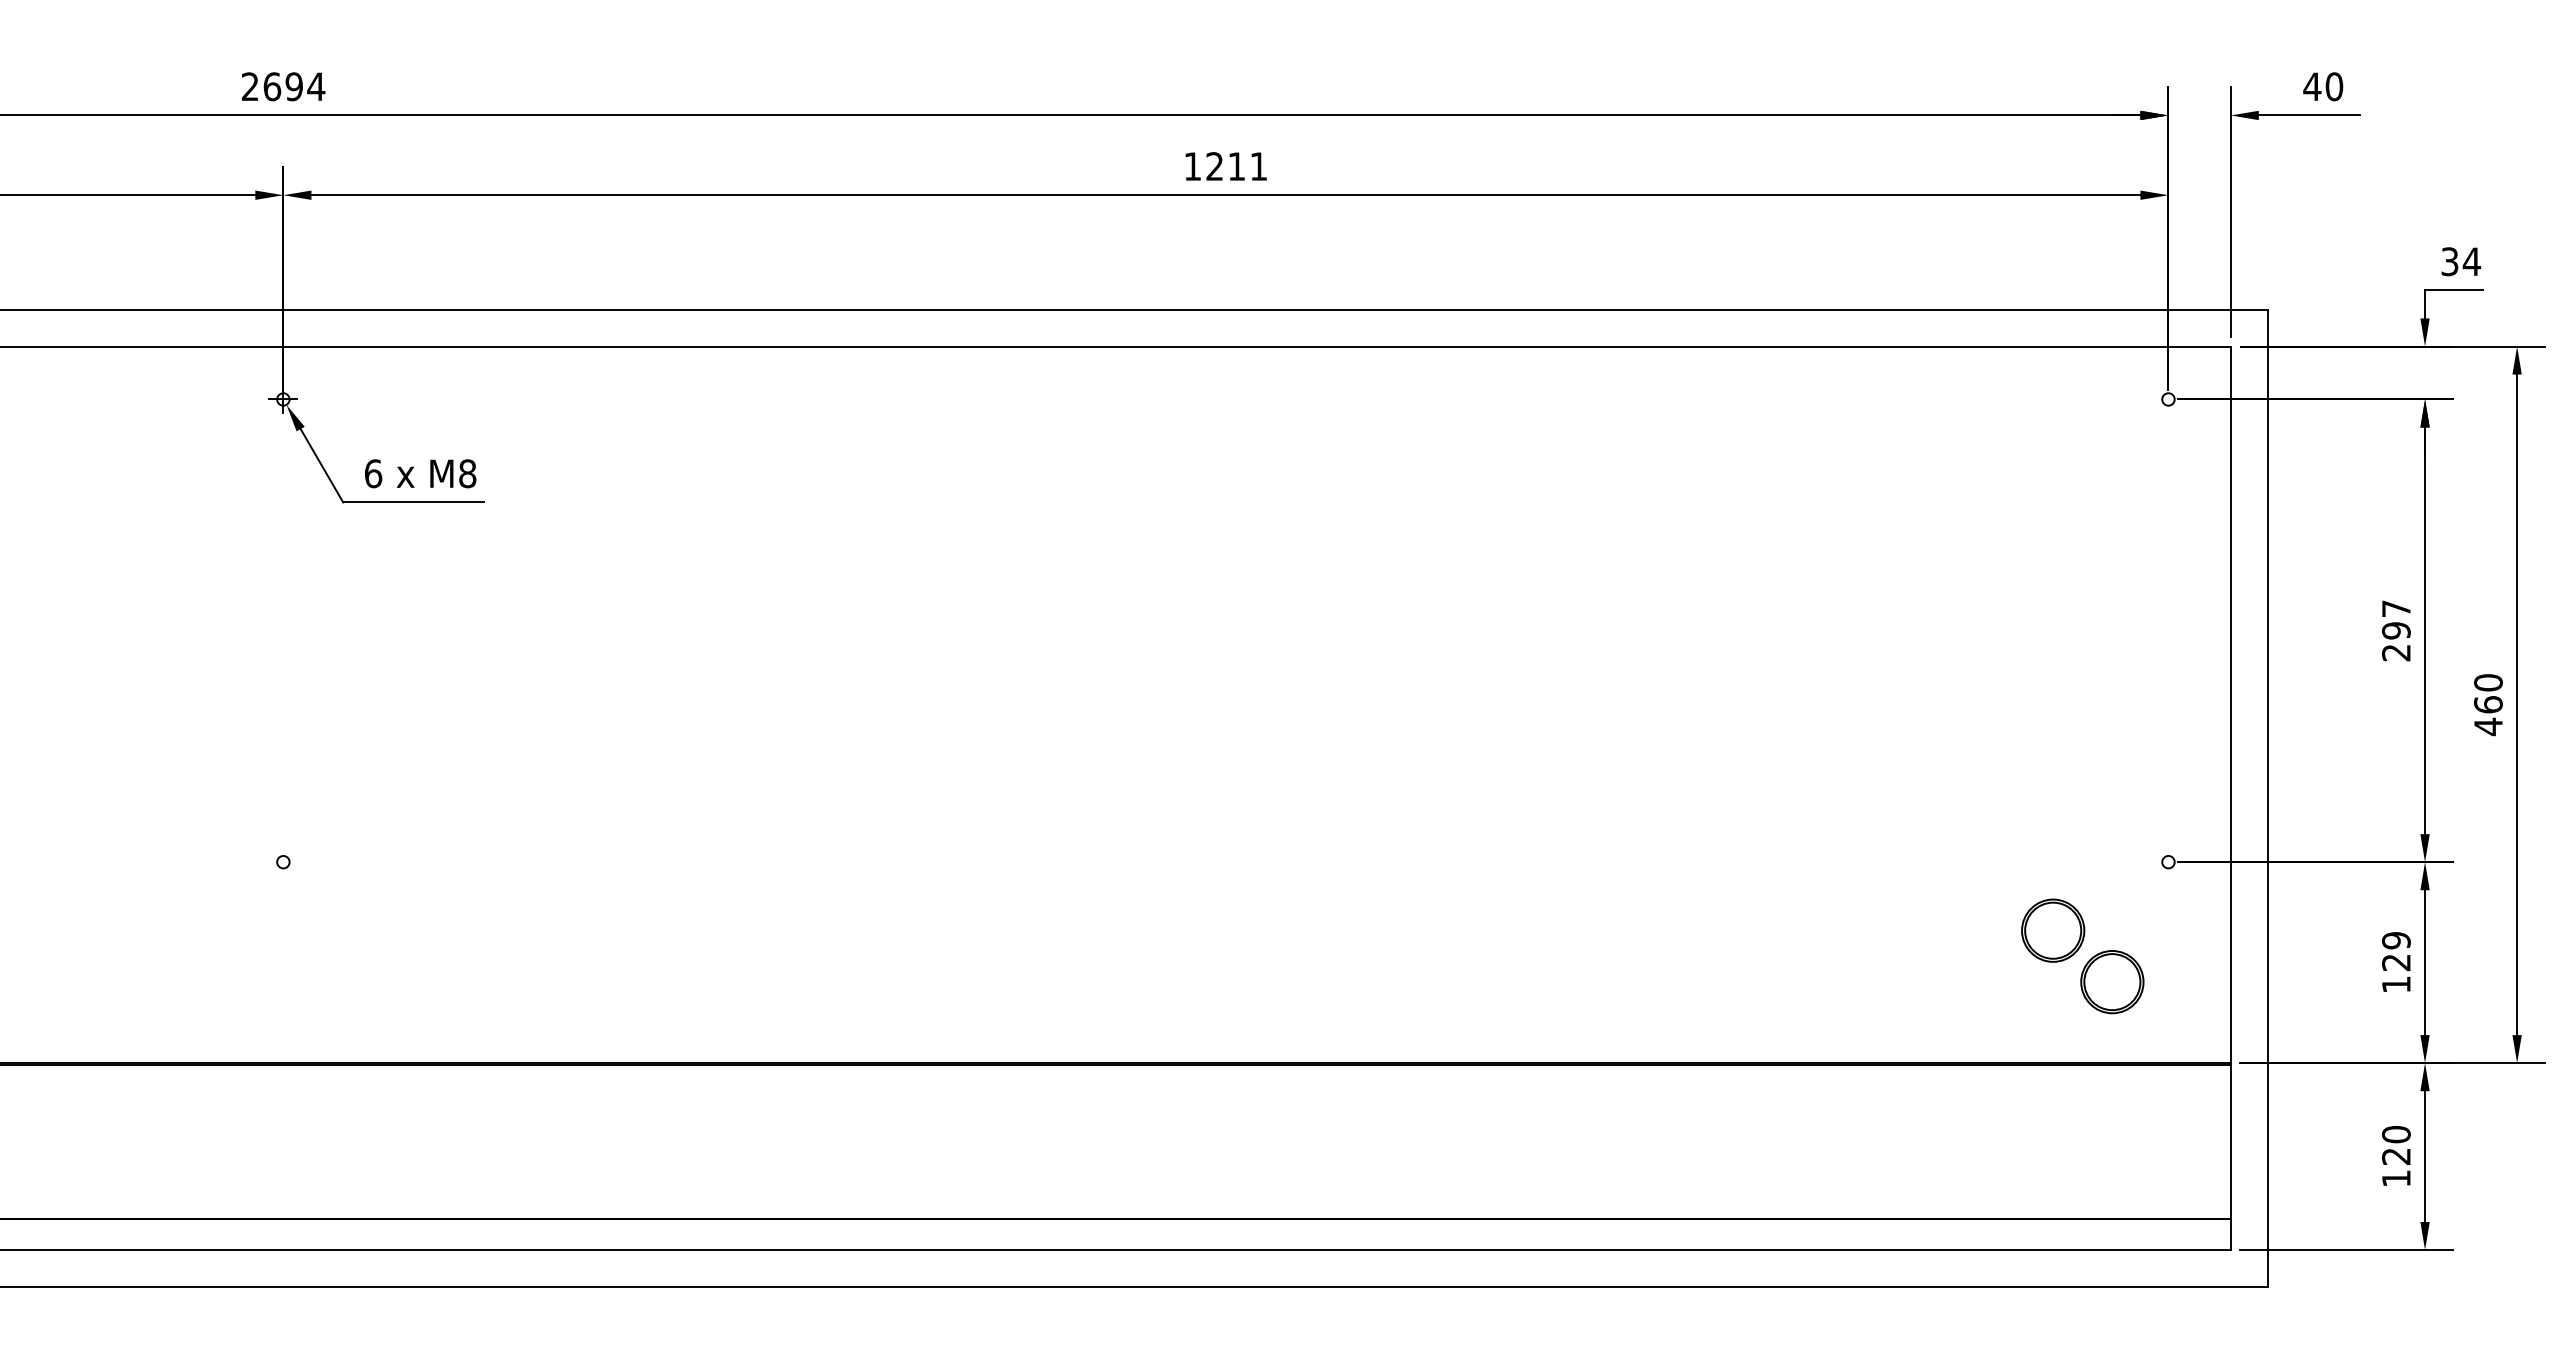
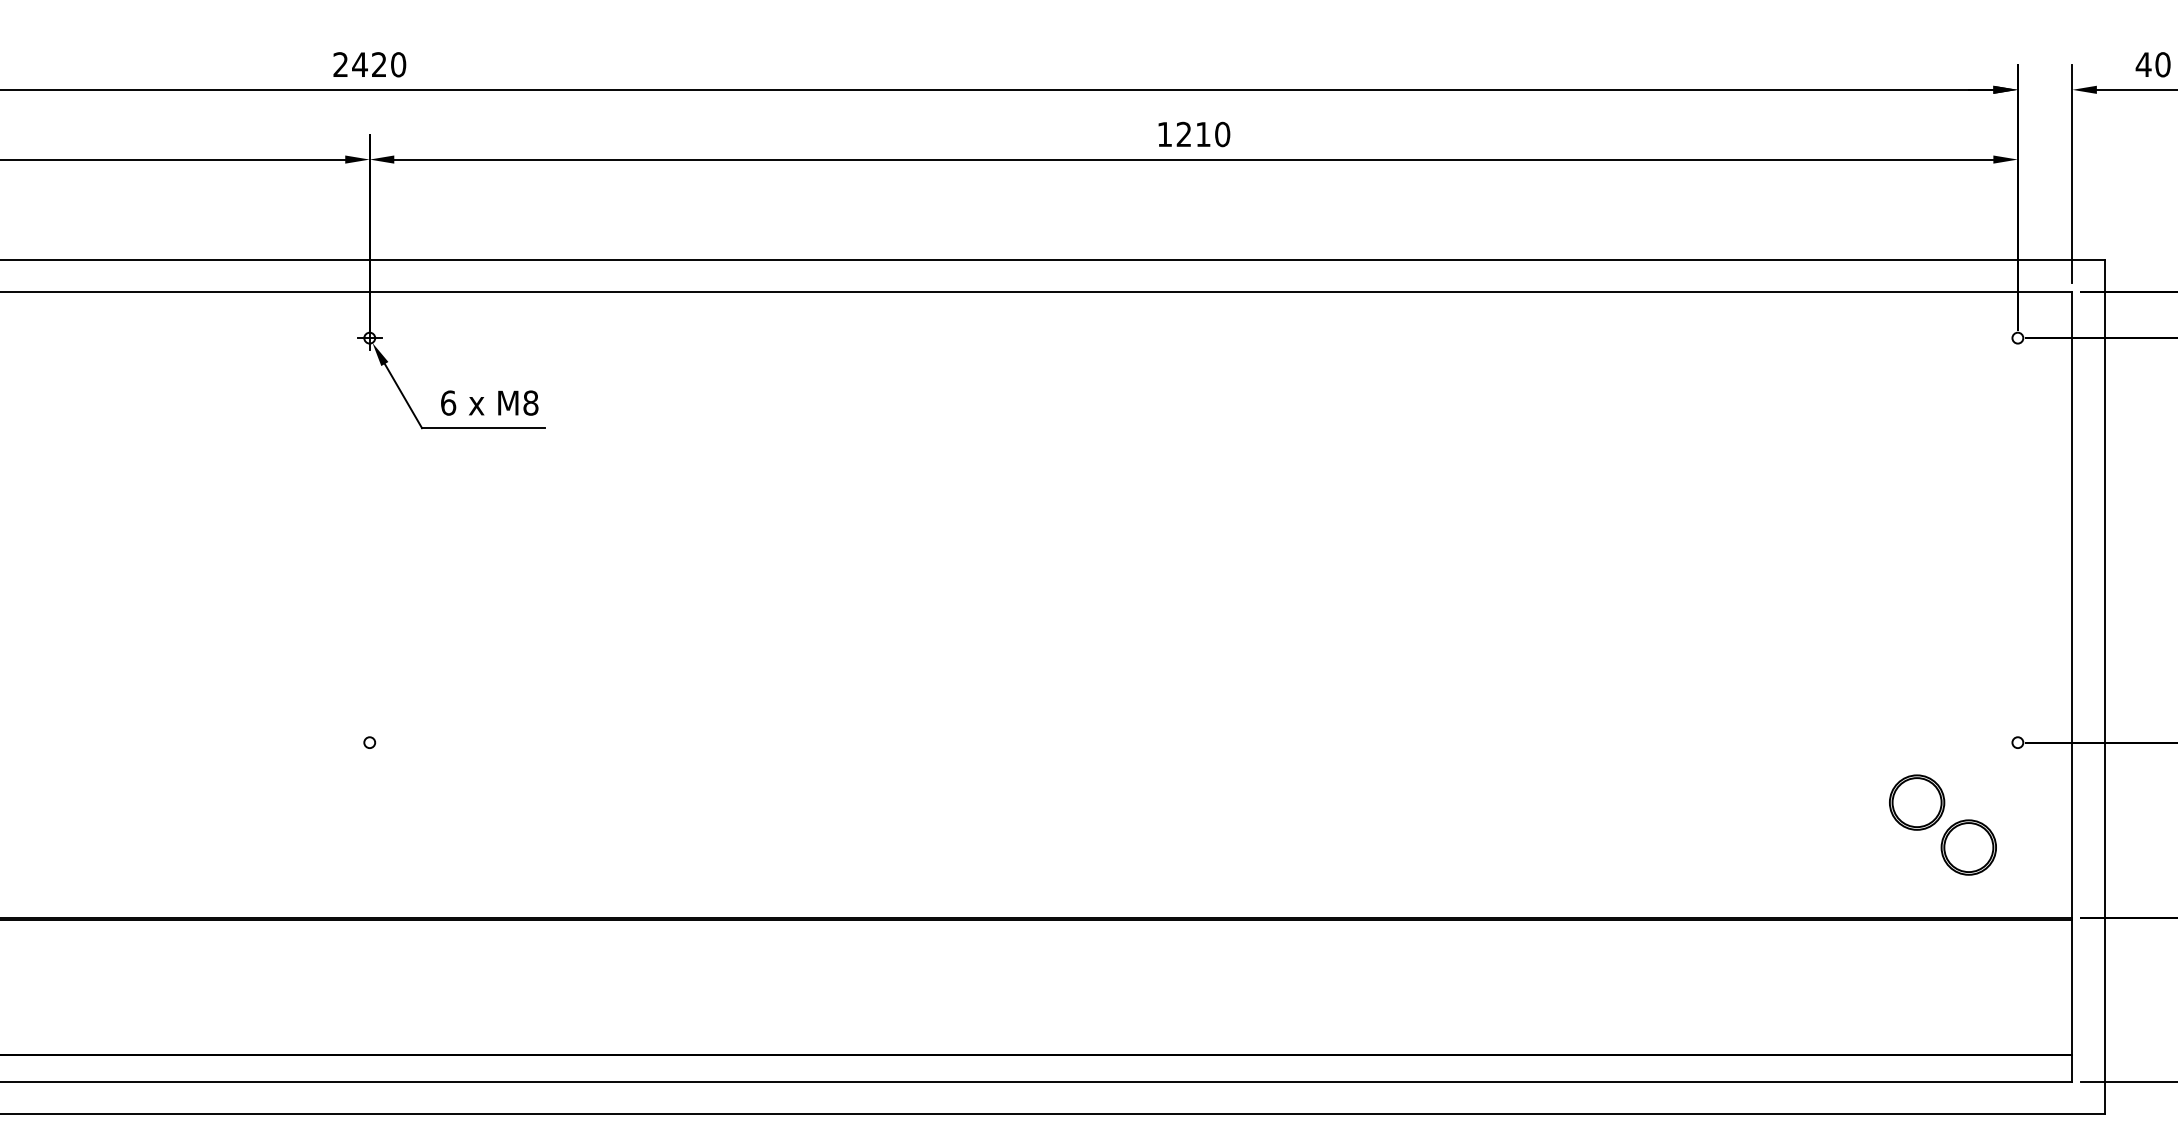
text: (294, 86) -> (379, 64), 2694 -> 2420
text: (1258, 166) -> (1222, 134), 1211 -> 1210

